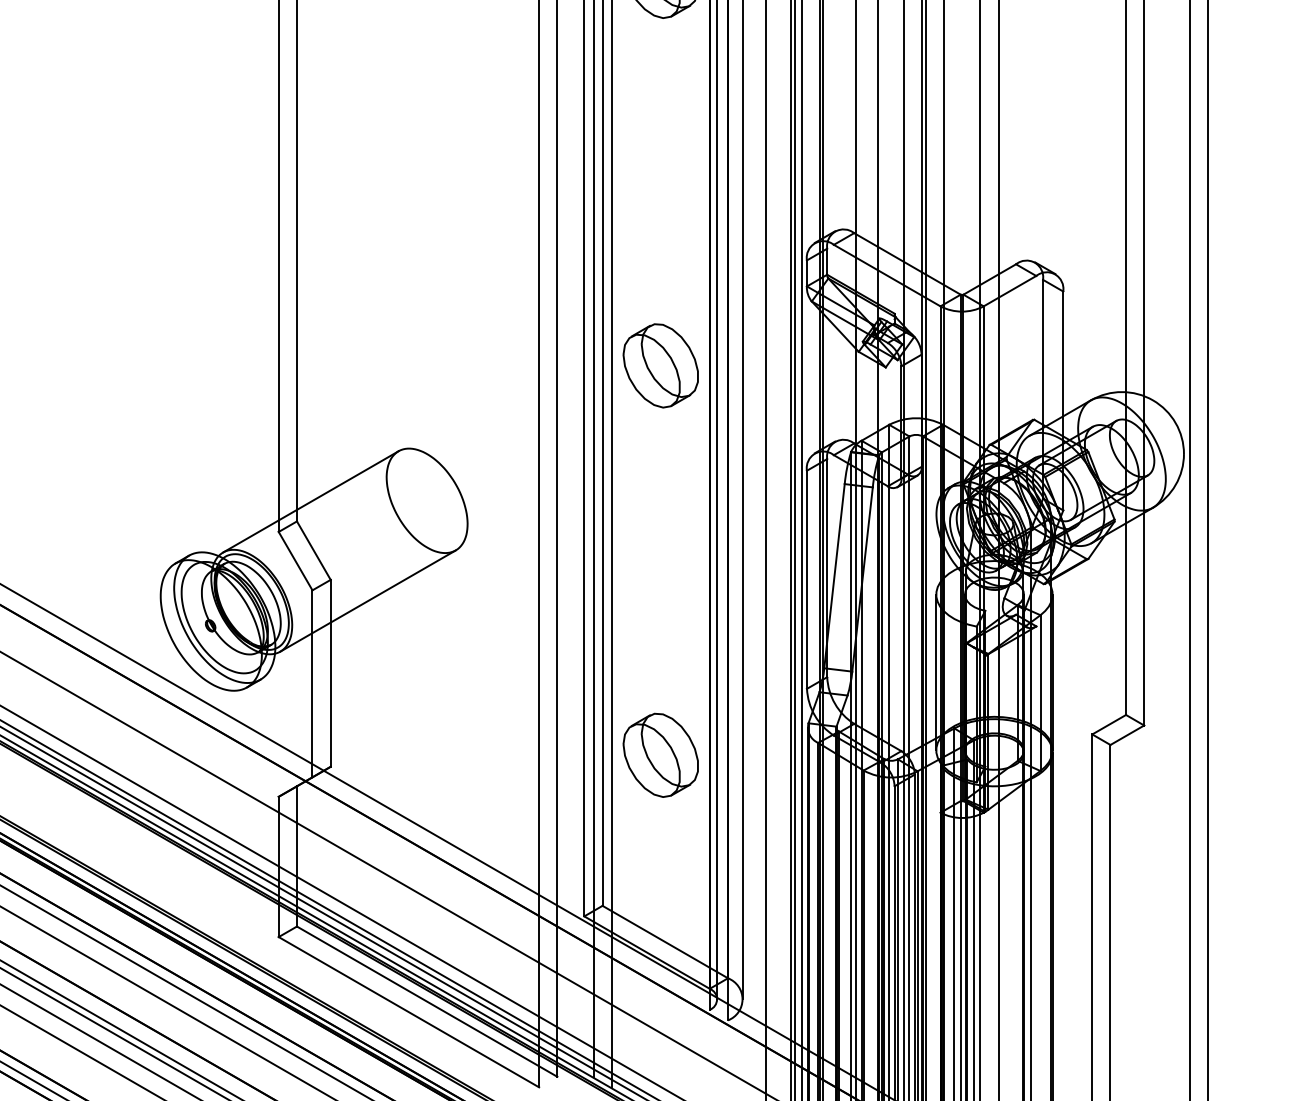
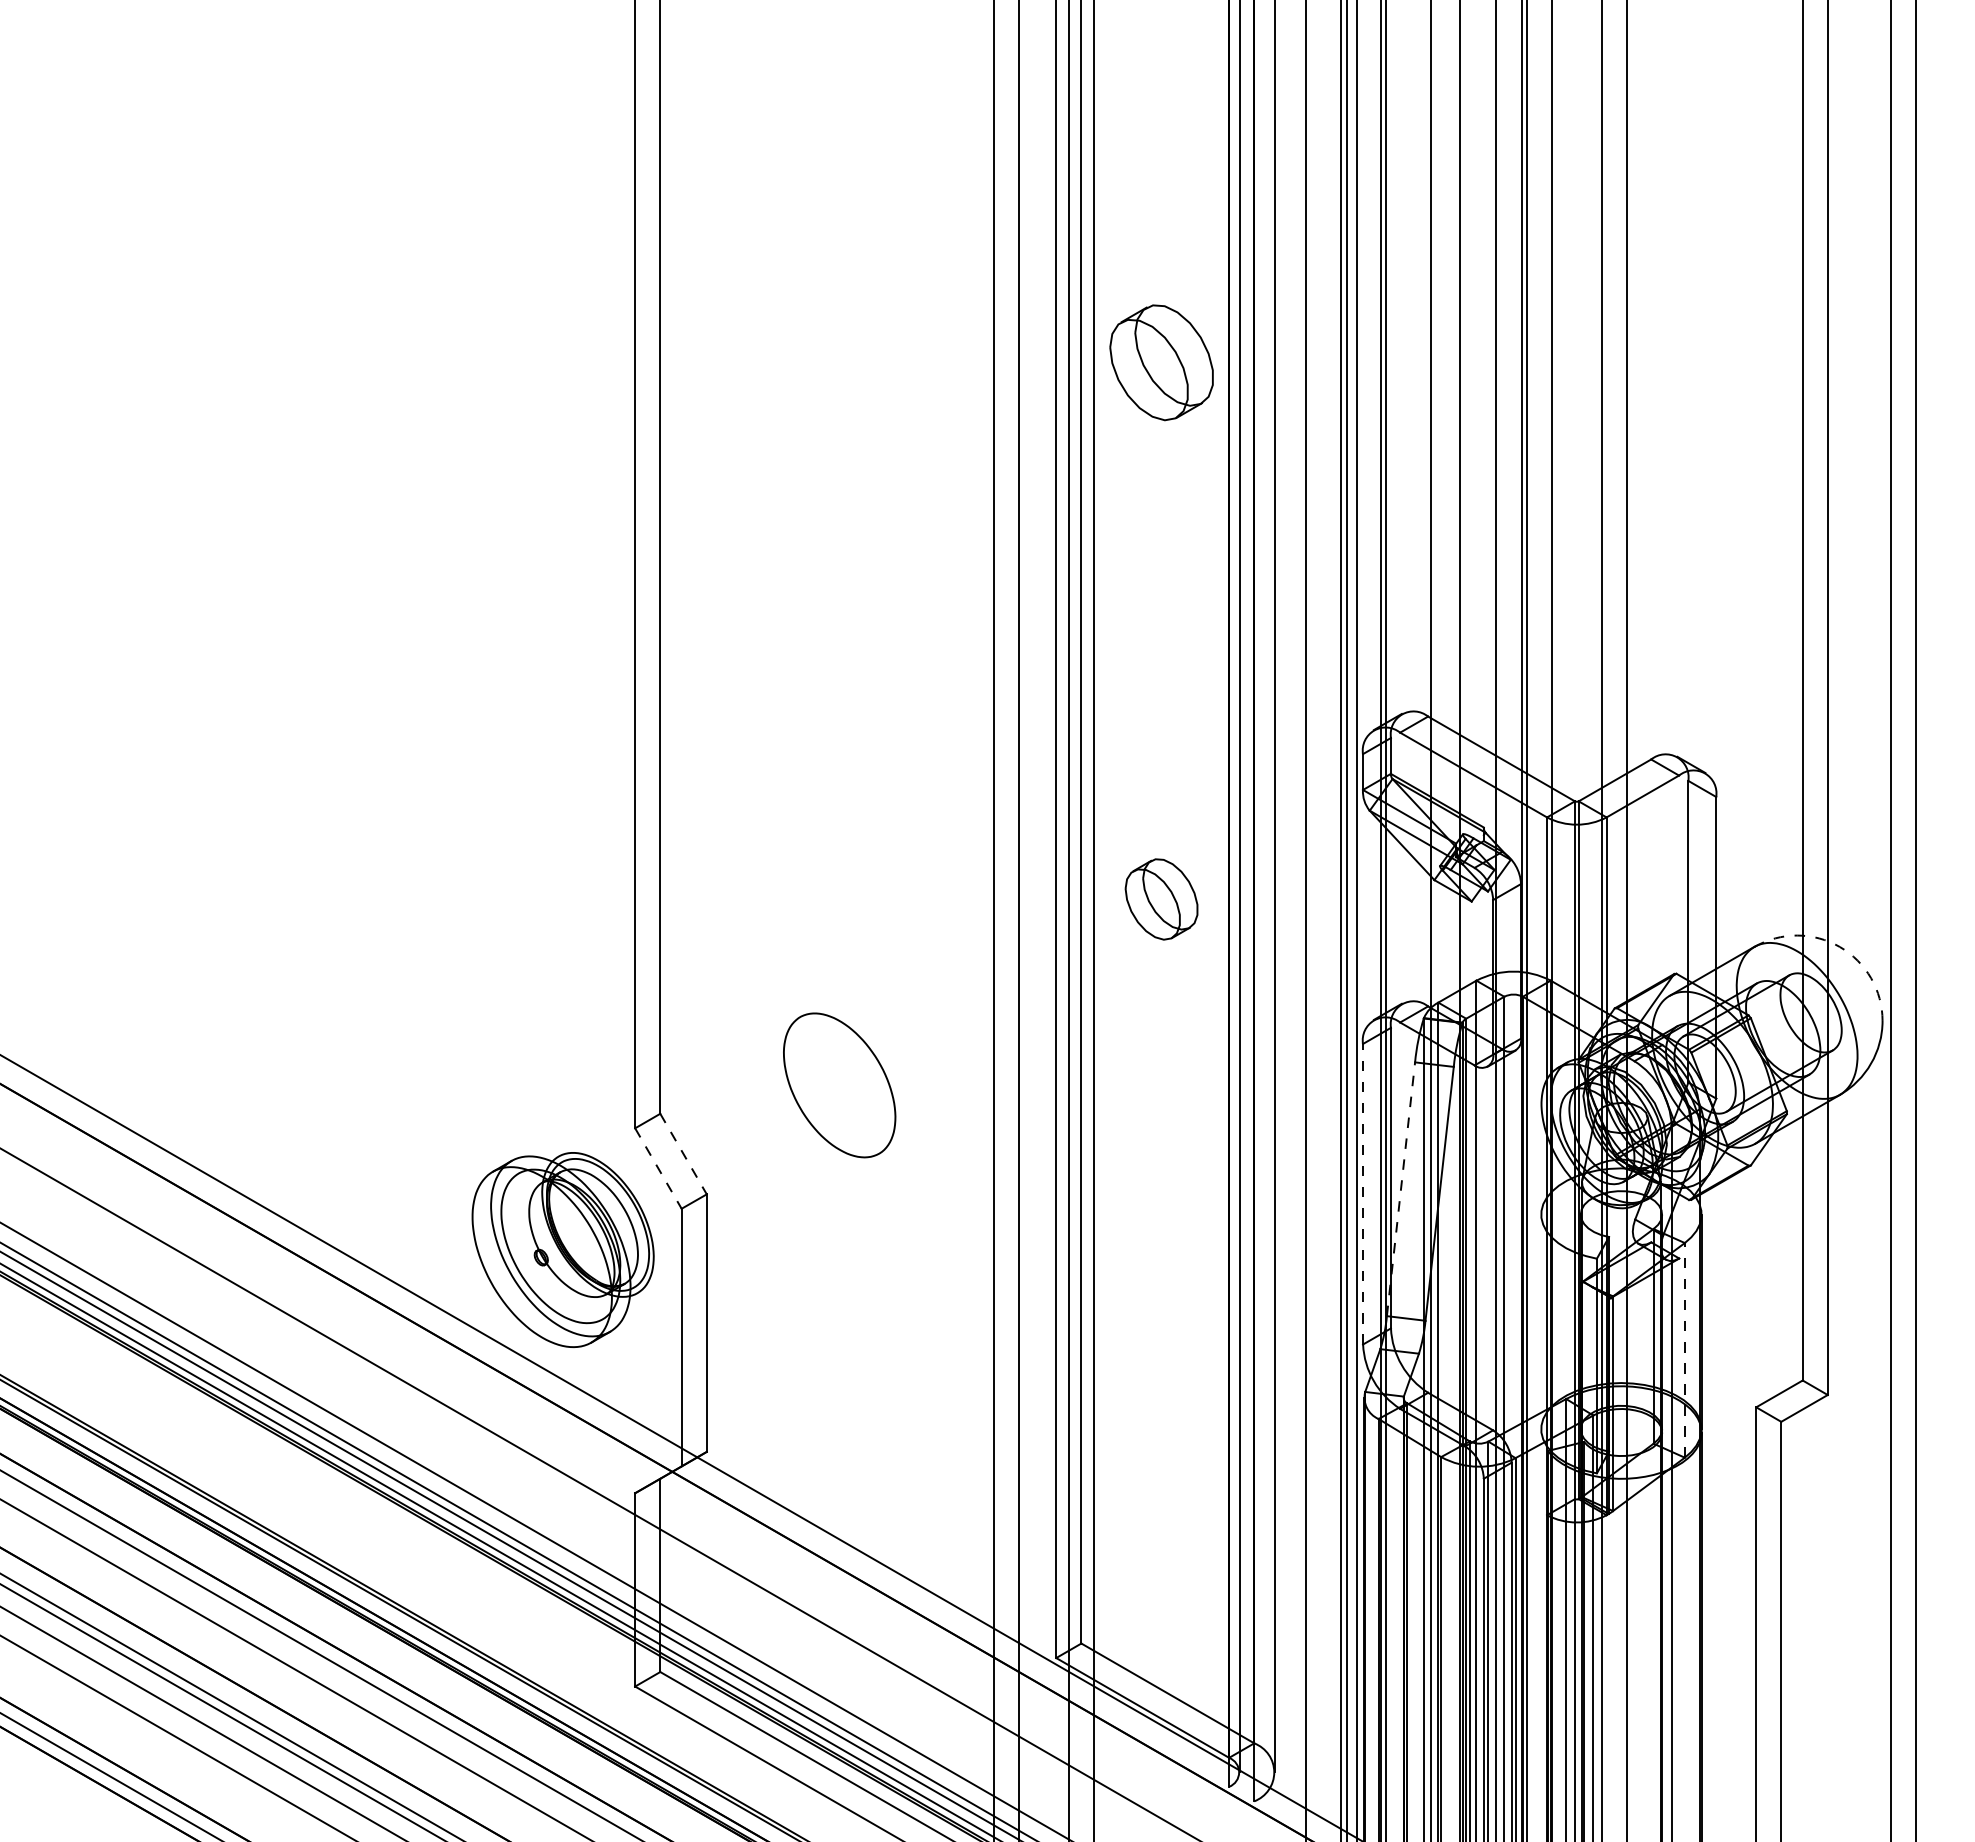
part: (660, 365) -> (1161, 899), size x0.7
arc: (1152, 400) -> (1839, 946), solid -> dashed
line: (310, 501) -> (679, 1086), removed
line: (313, 550) -> (683, 1154), solid -> dashed
line: (295, 561) -> (658, 1168), solid -> dashed
line: (834, 576) -> (1401, 1189), solid -> dashed
line: (807, 579) -> (1363, 1193), solid -> dashed
line: (368, 601) -> (758, 1223), removed
line: (936, 672) -> (1541, 1321), removed
line: (1040, 692) -> (1684, 1349), solid -> dashed
part: (660, 755) -> (1161, 1436), removed

